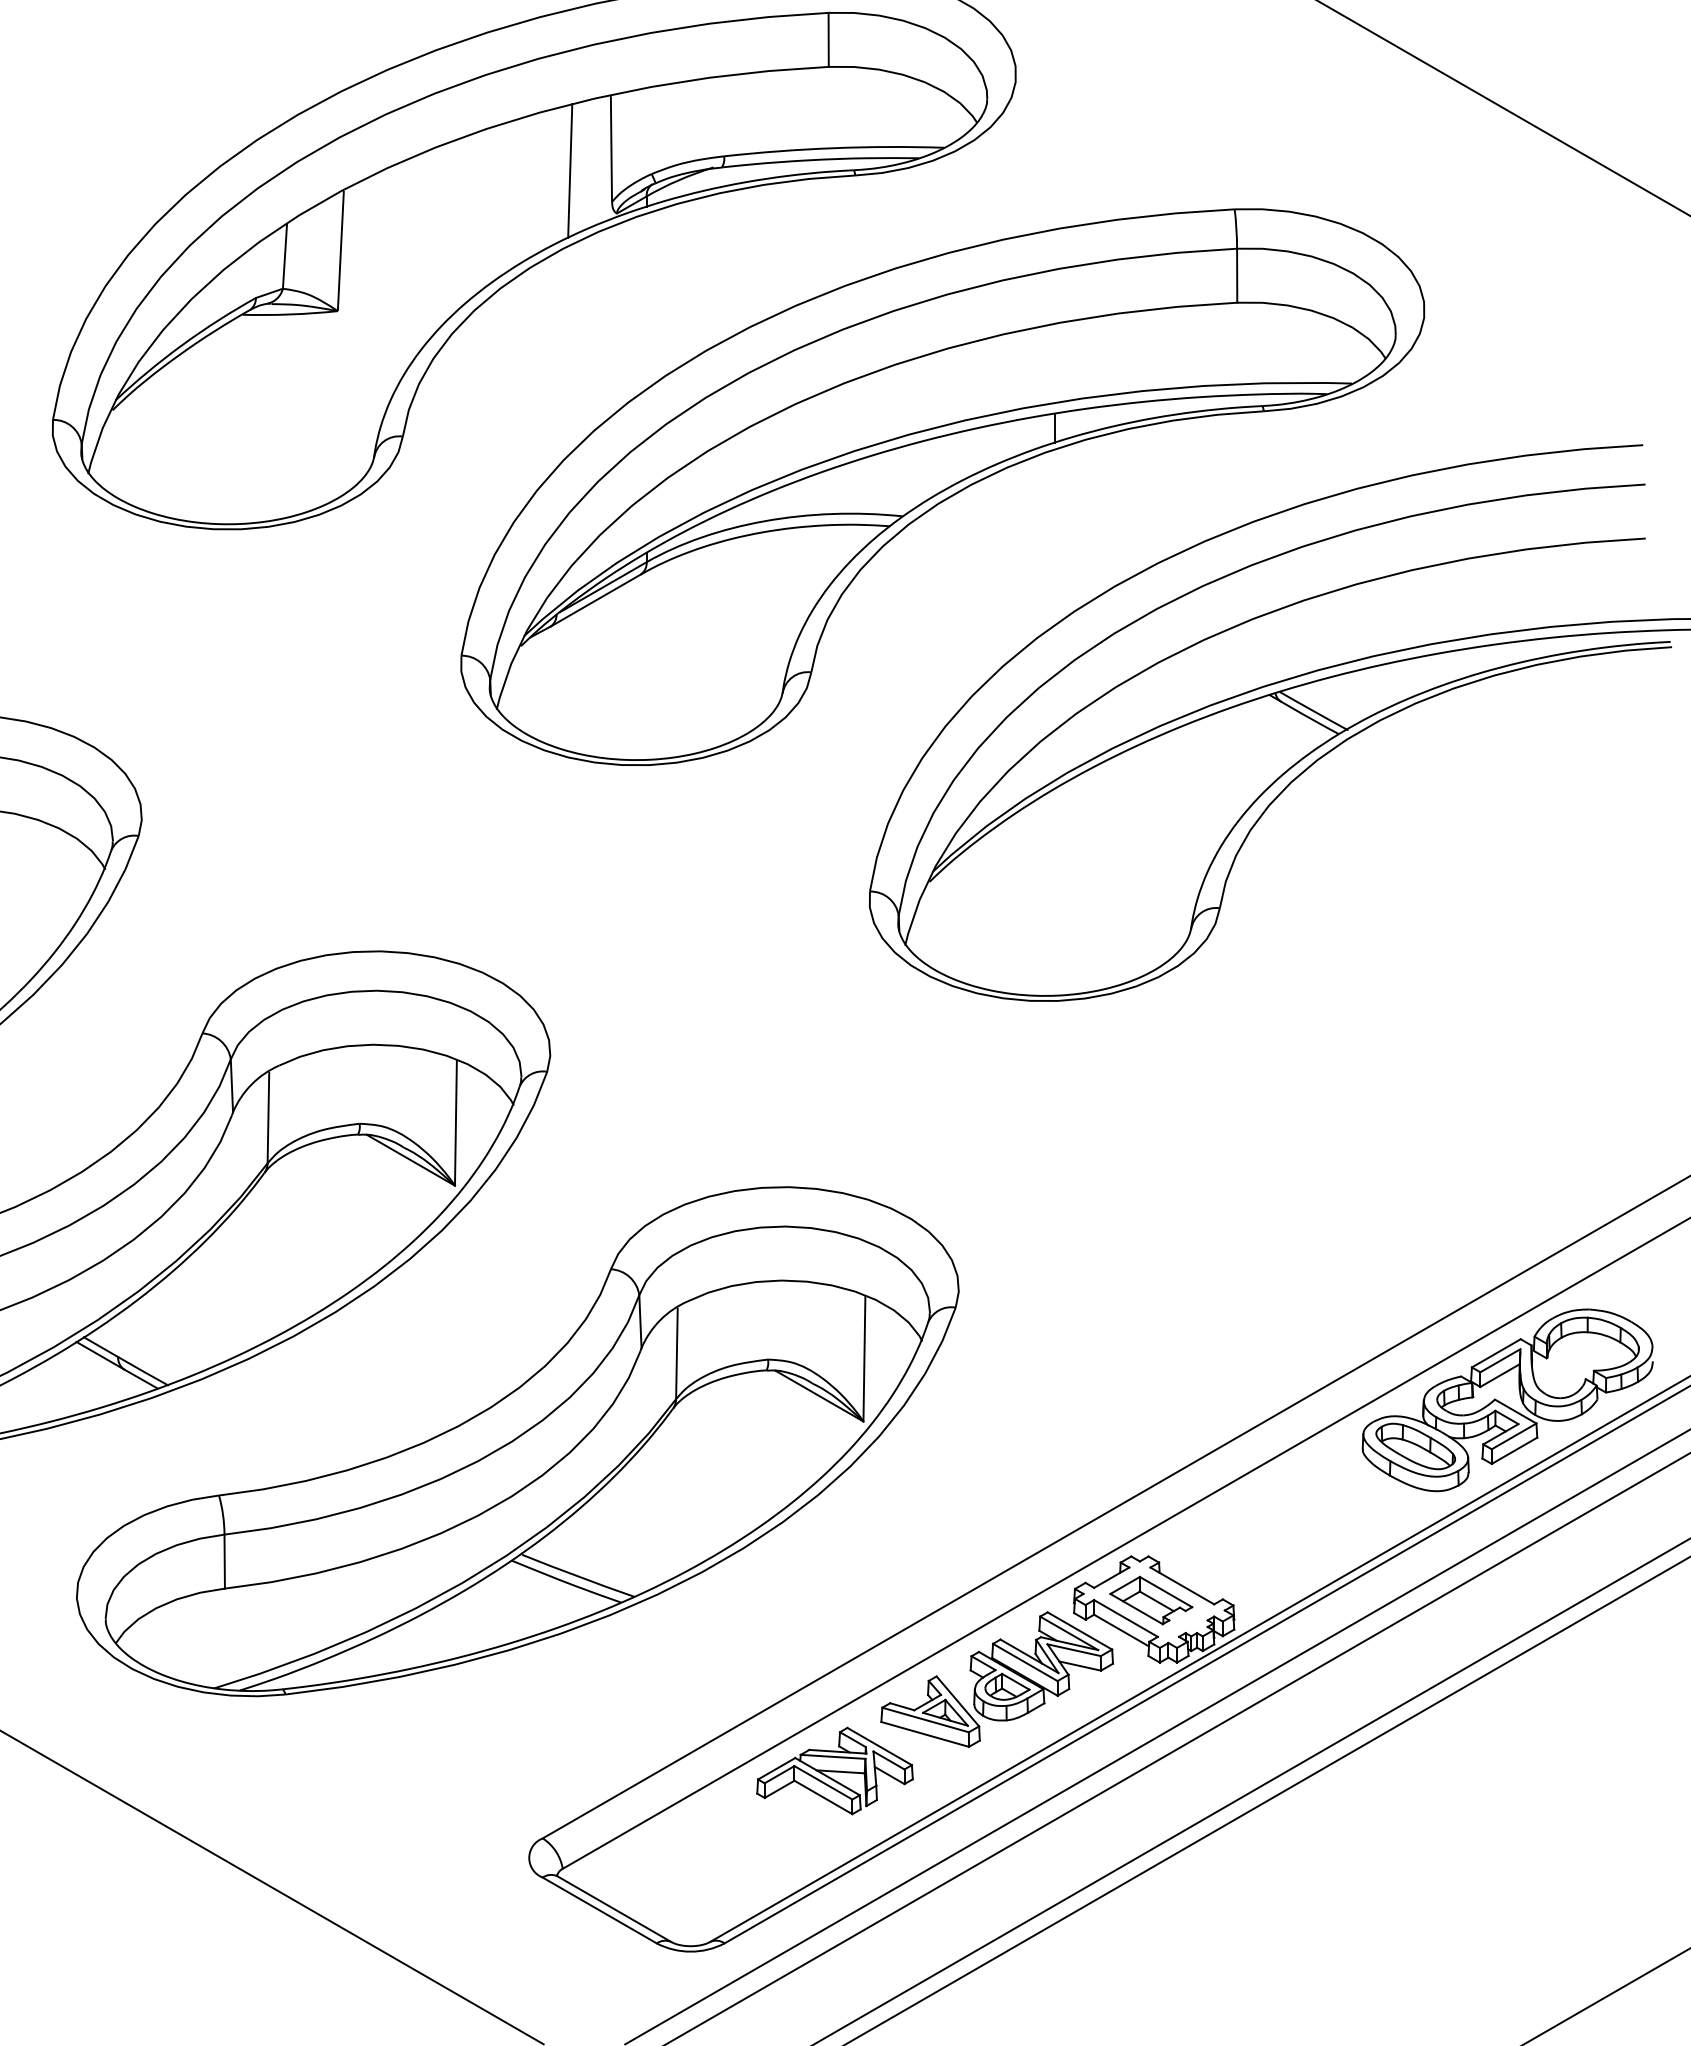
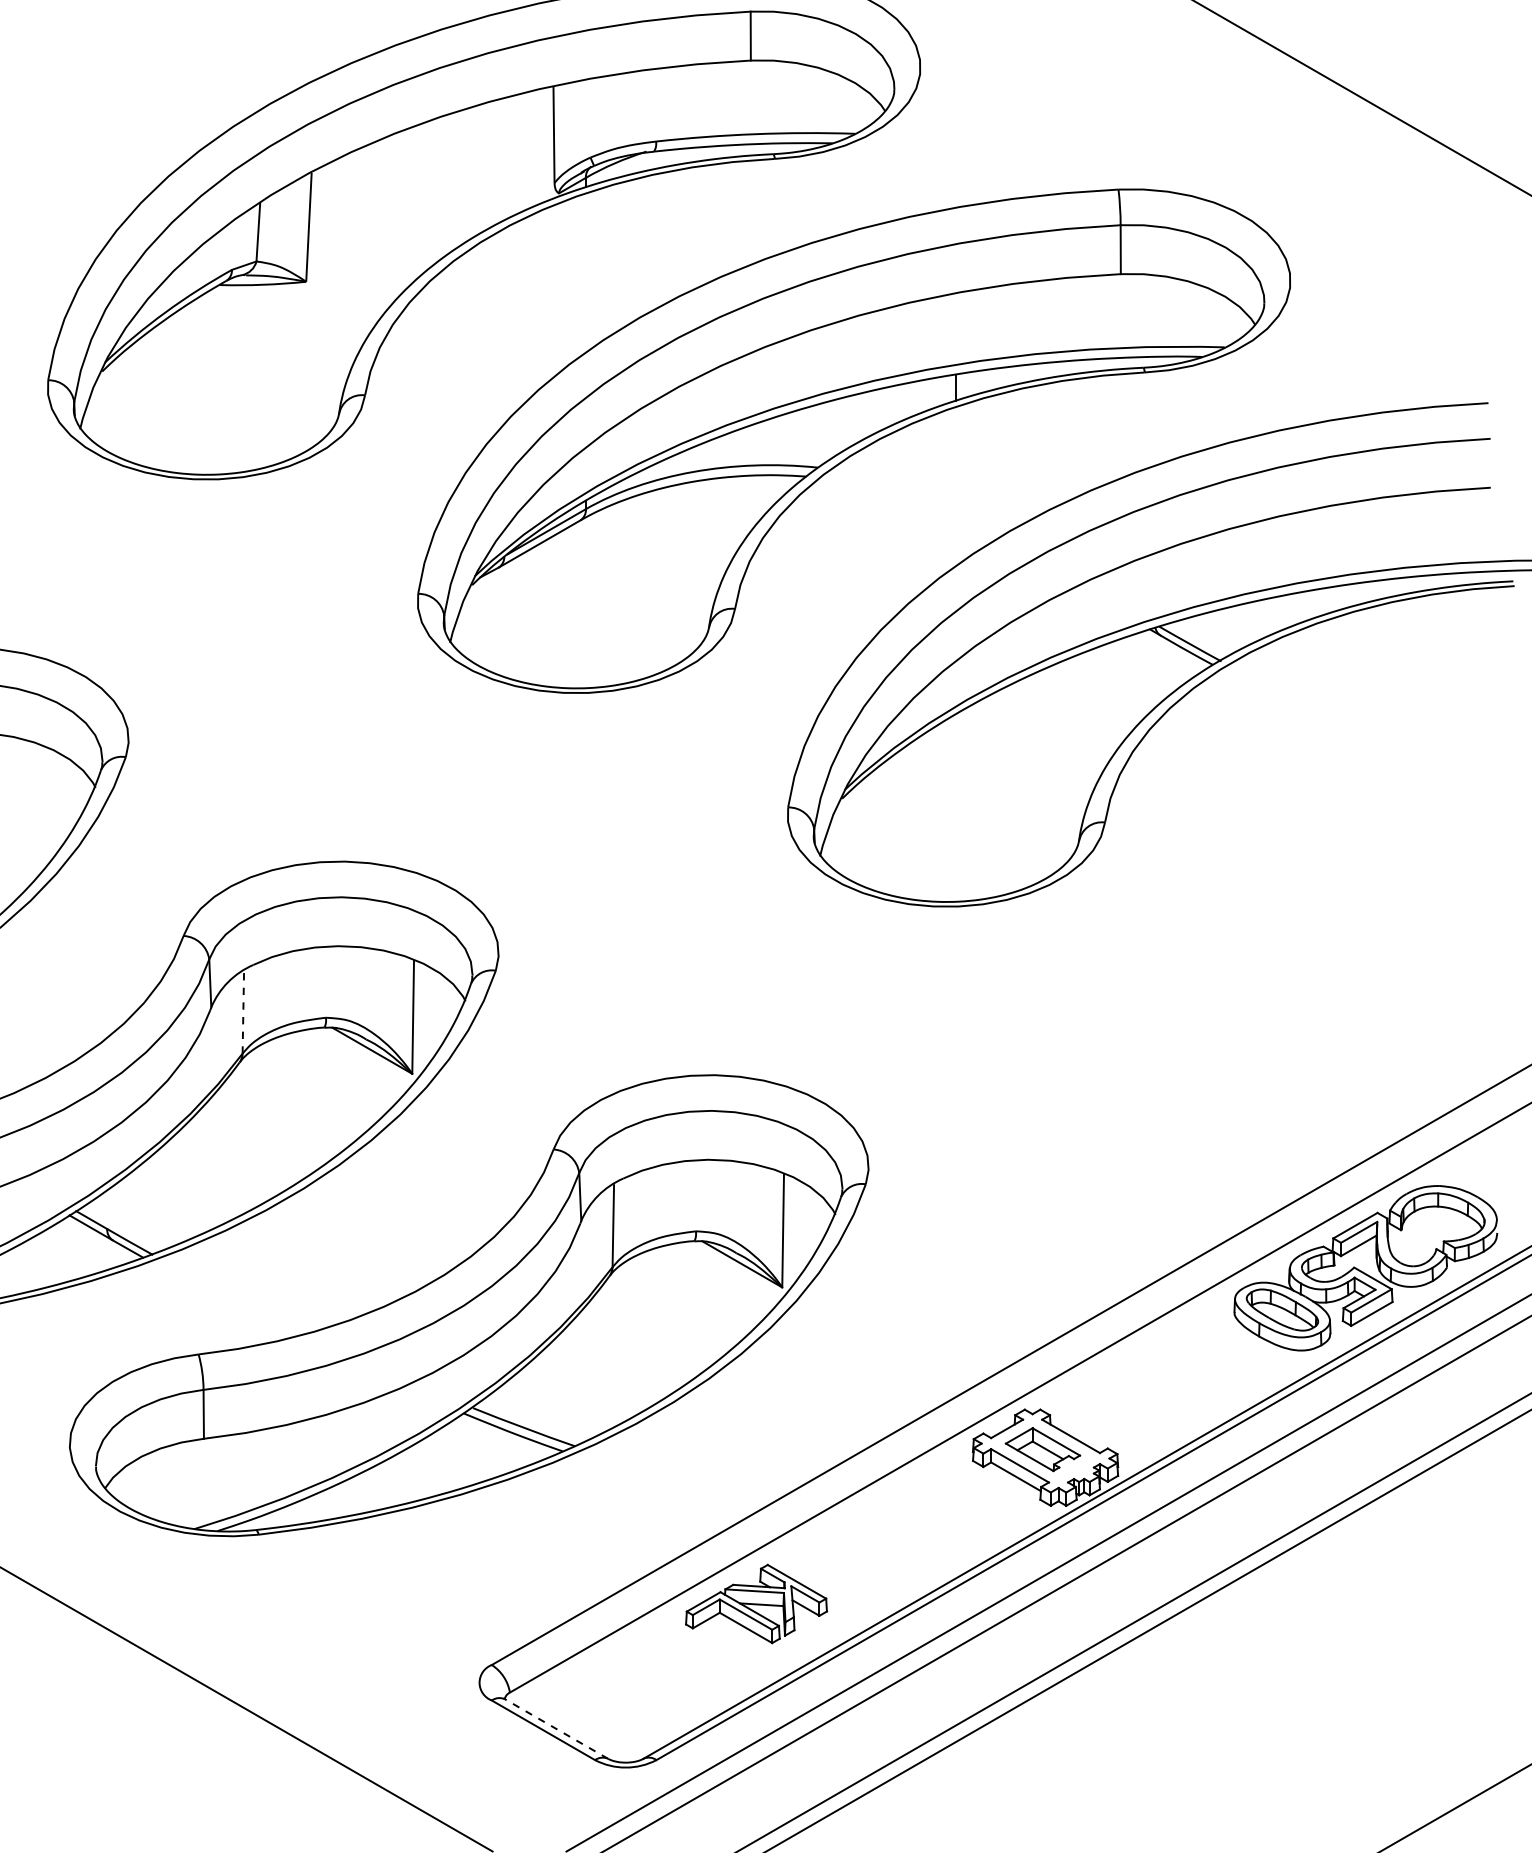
line: (570, 170) -> (516, 154), removed
line: (268, 1117) -> (243, 1012), solid -> dashed
part: (996, 1679) -> (902, 1521), removed
line: (614, 1909) -> (556, 1729), solid -> dashed

